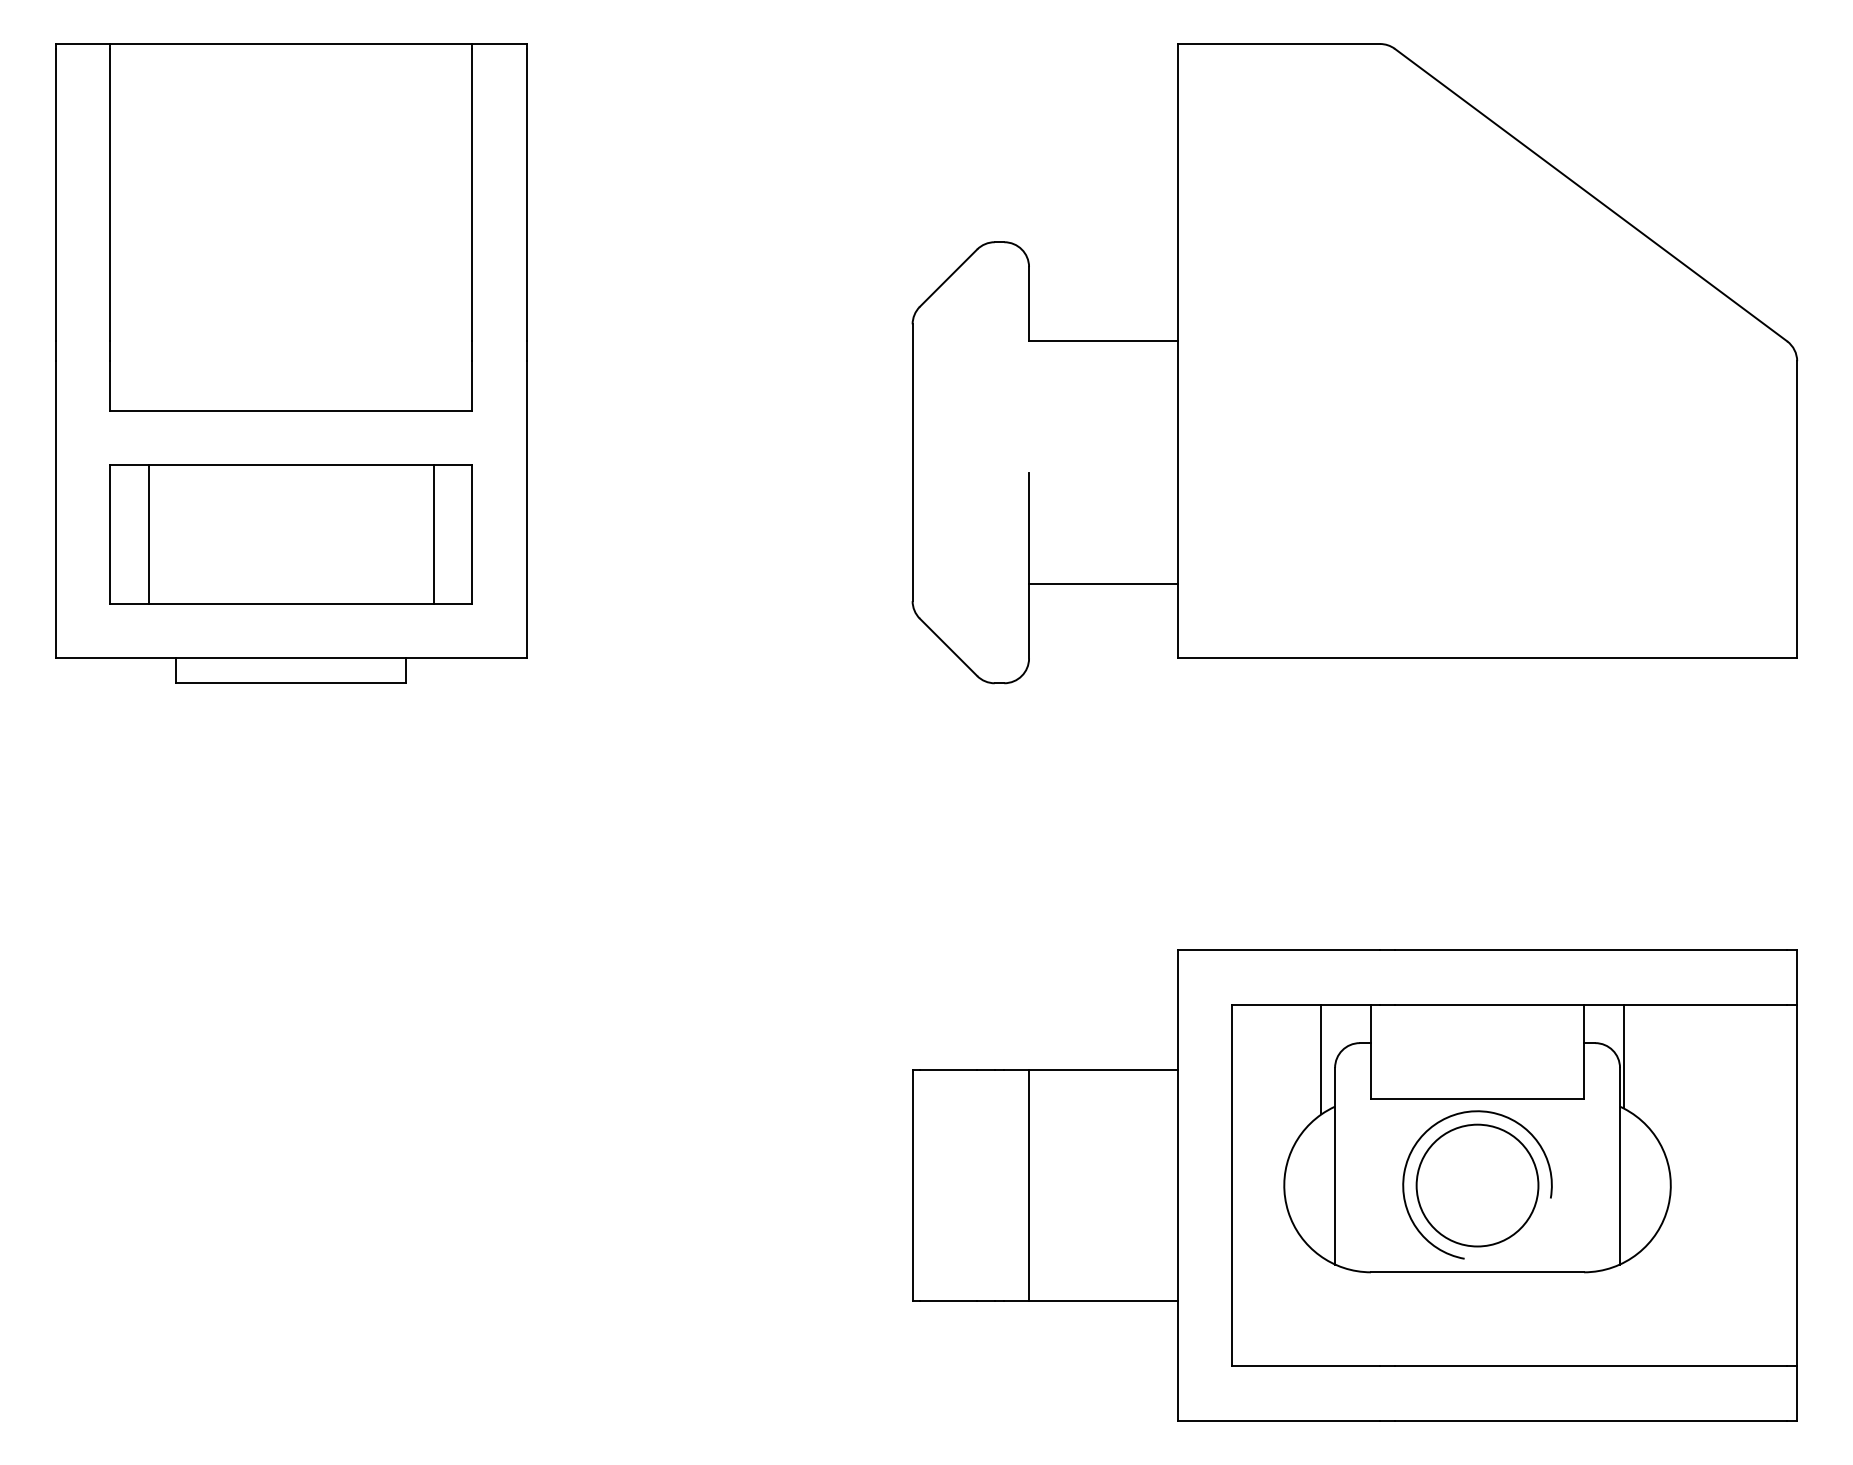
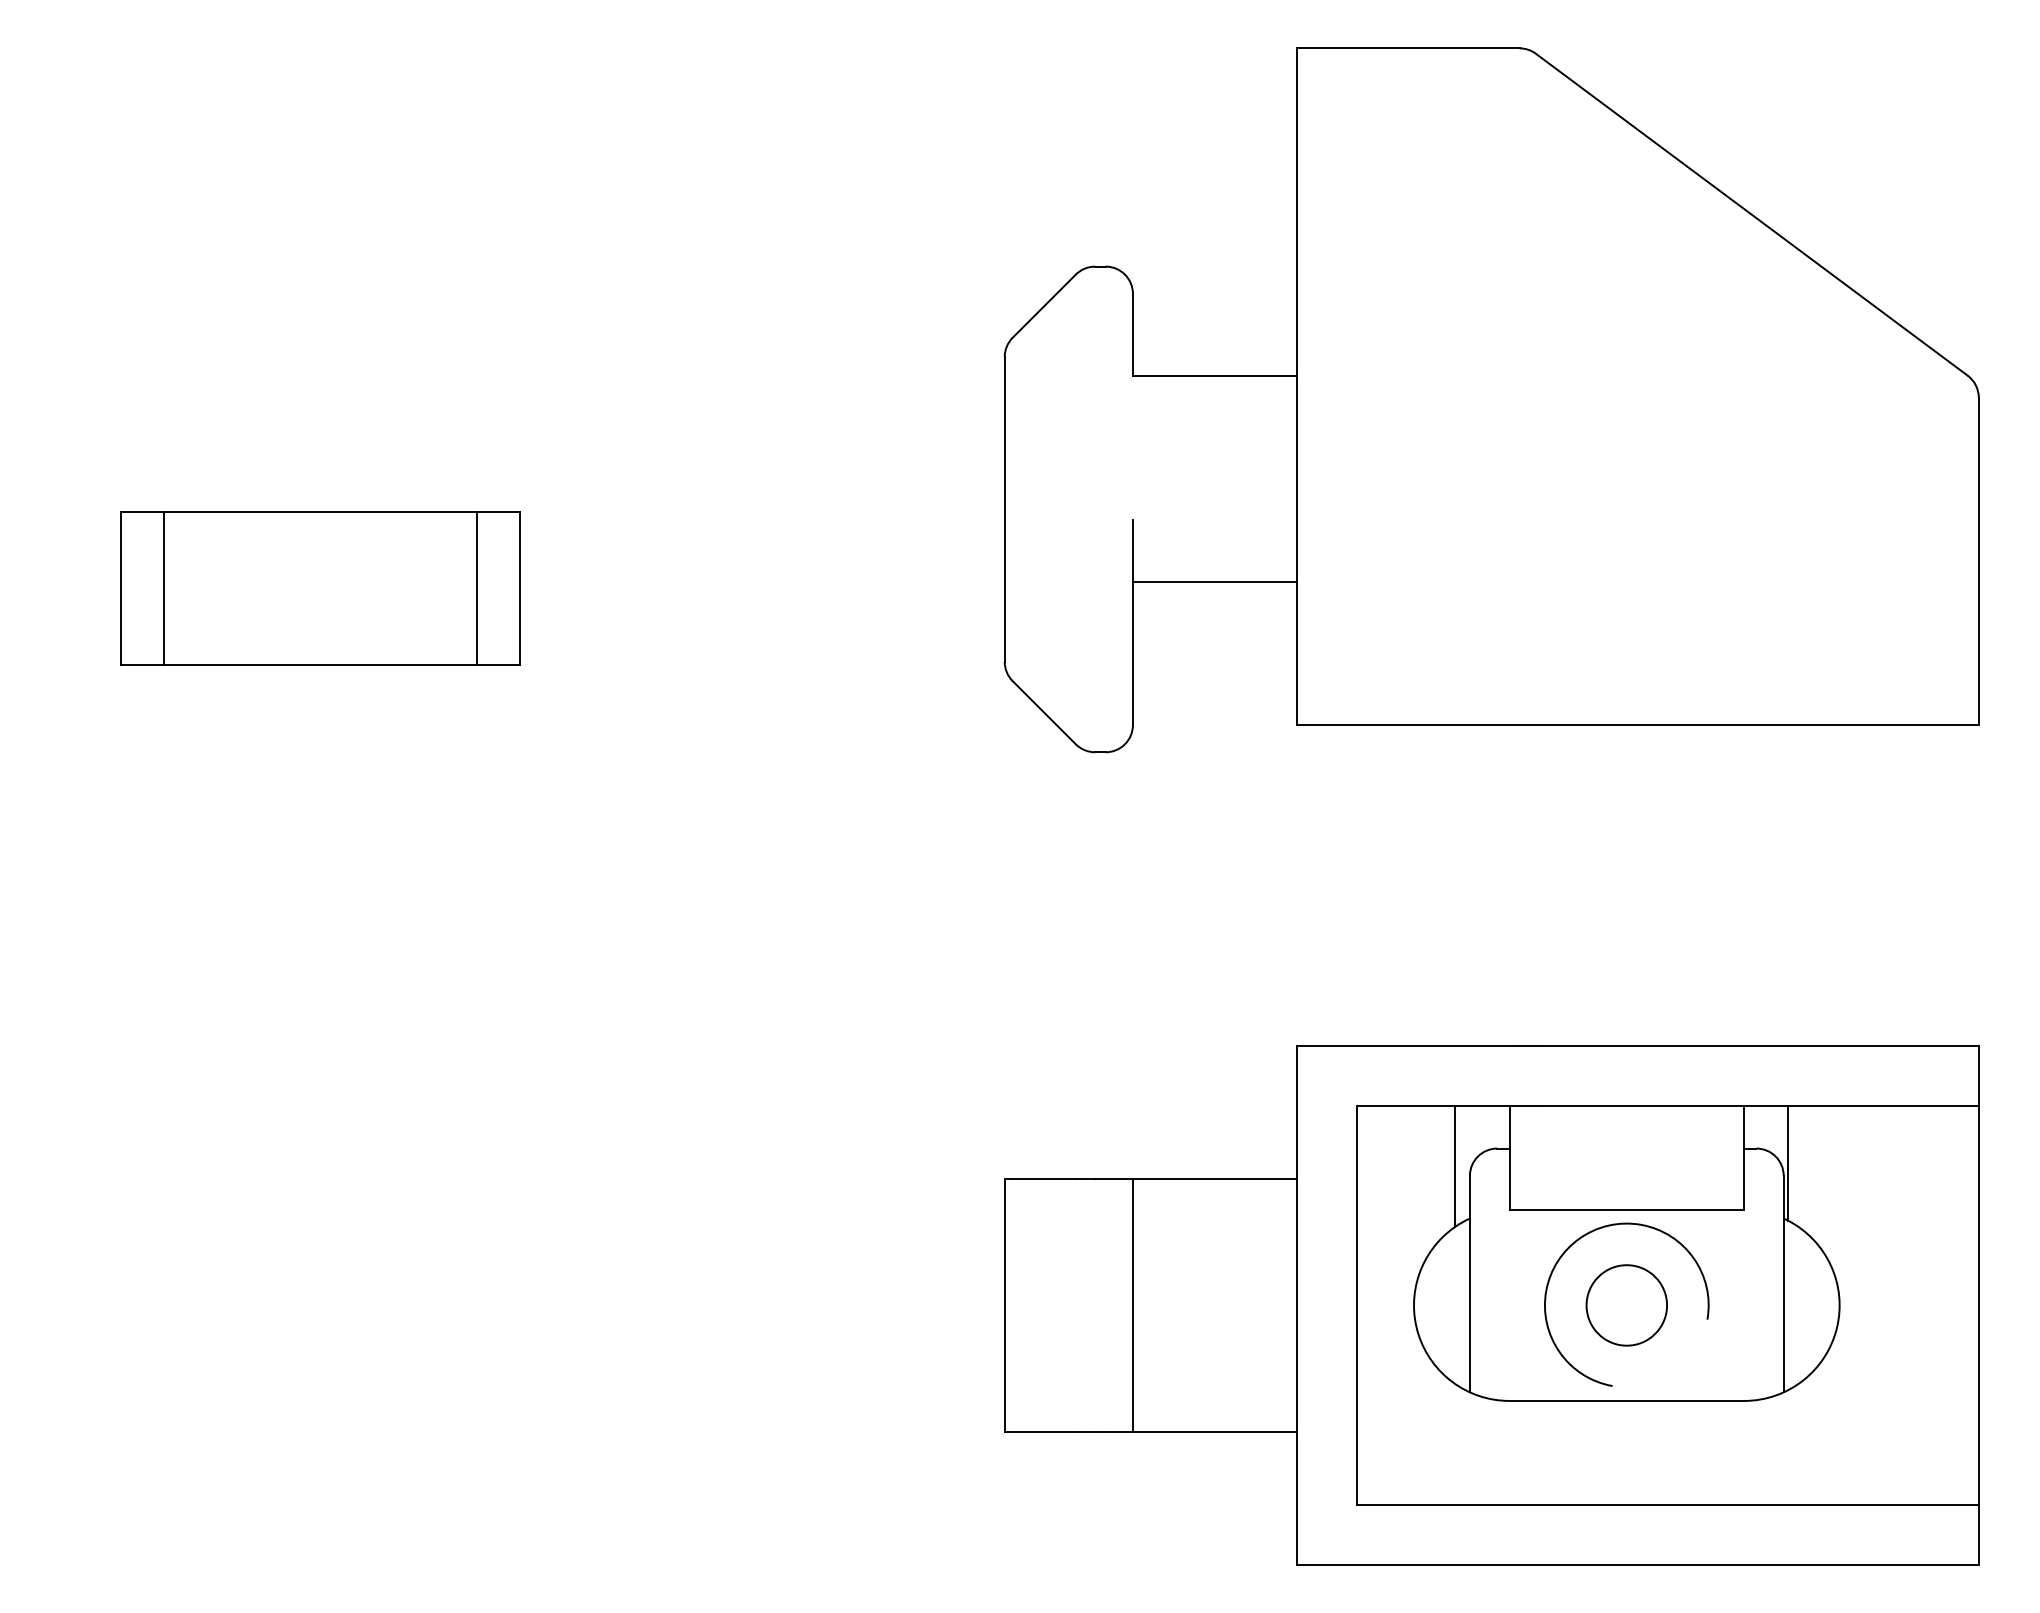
part: (291, 362) -> (320, 399), removed
line: (1103, 584) -> (1214, 582), moved
circle: (1477, 1185) -> (1626, 1305), size x0.6

